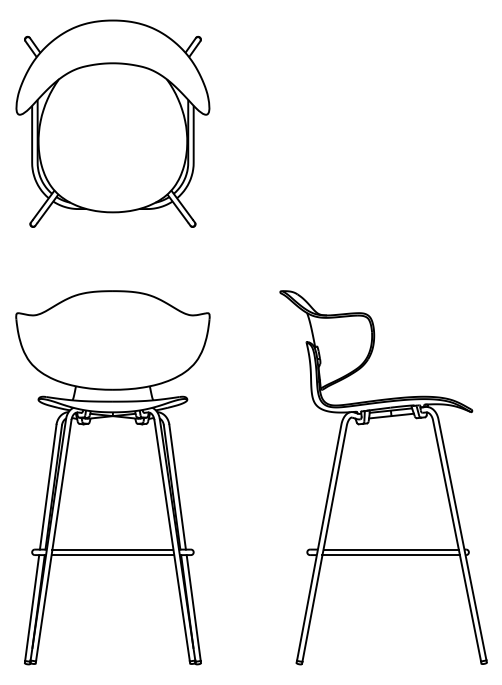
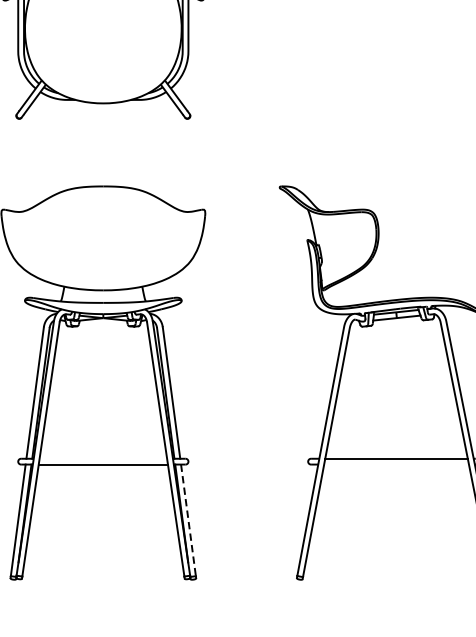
line: (112, 549) -> (102, 458), removed
line: (390, 555) -> (395, 464), removed
line: (193, 608) -> (188, 520), solid -> dashed

